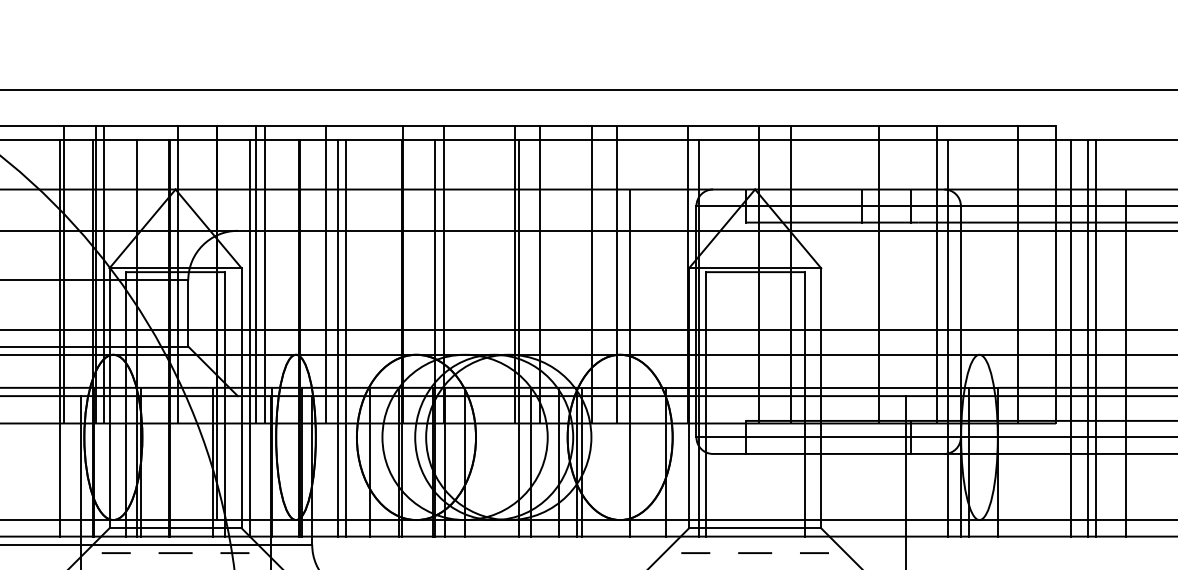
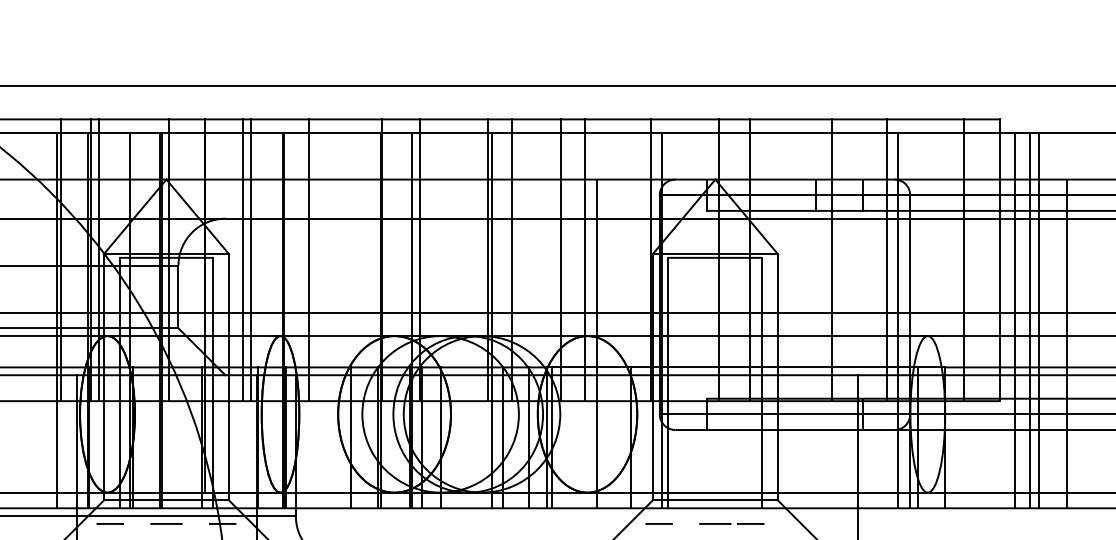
line: (250, 337) -> (237, 319), removed
line: (338, 337) -> (320, 319), removed
line: (345, 337) -> (327, 319), removed
line: (814, 552) -> (750, 523), moved

